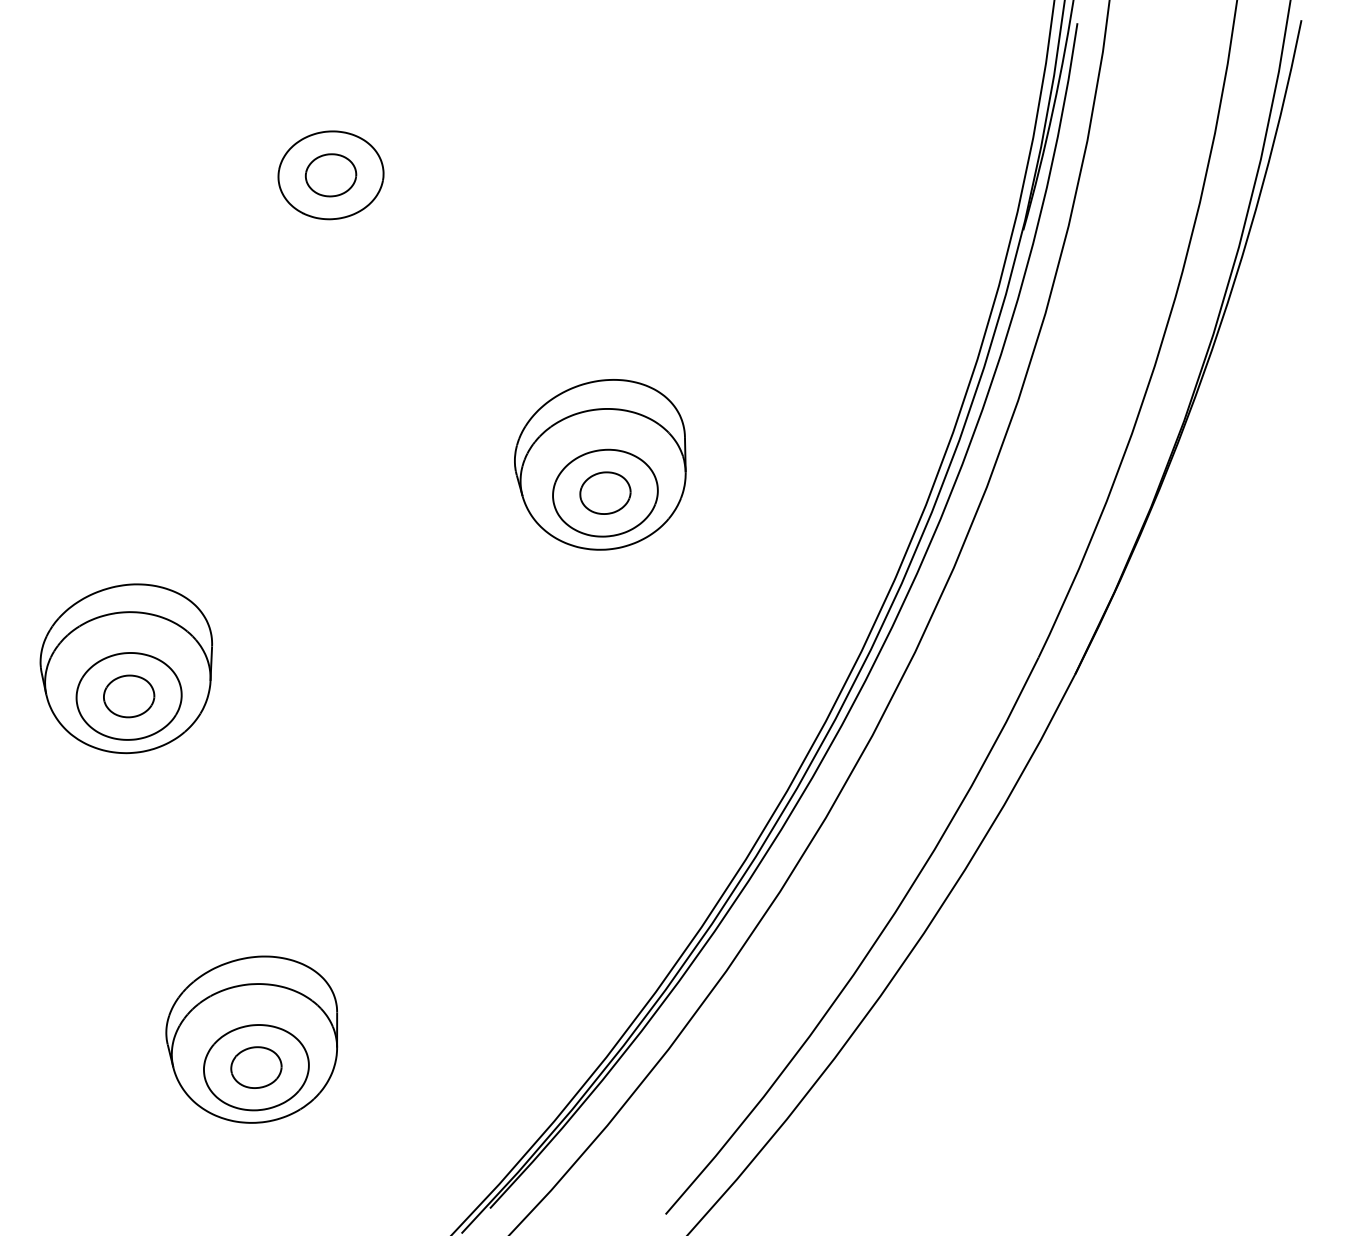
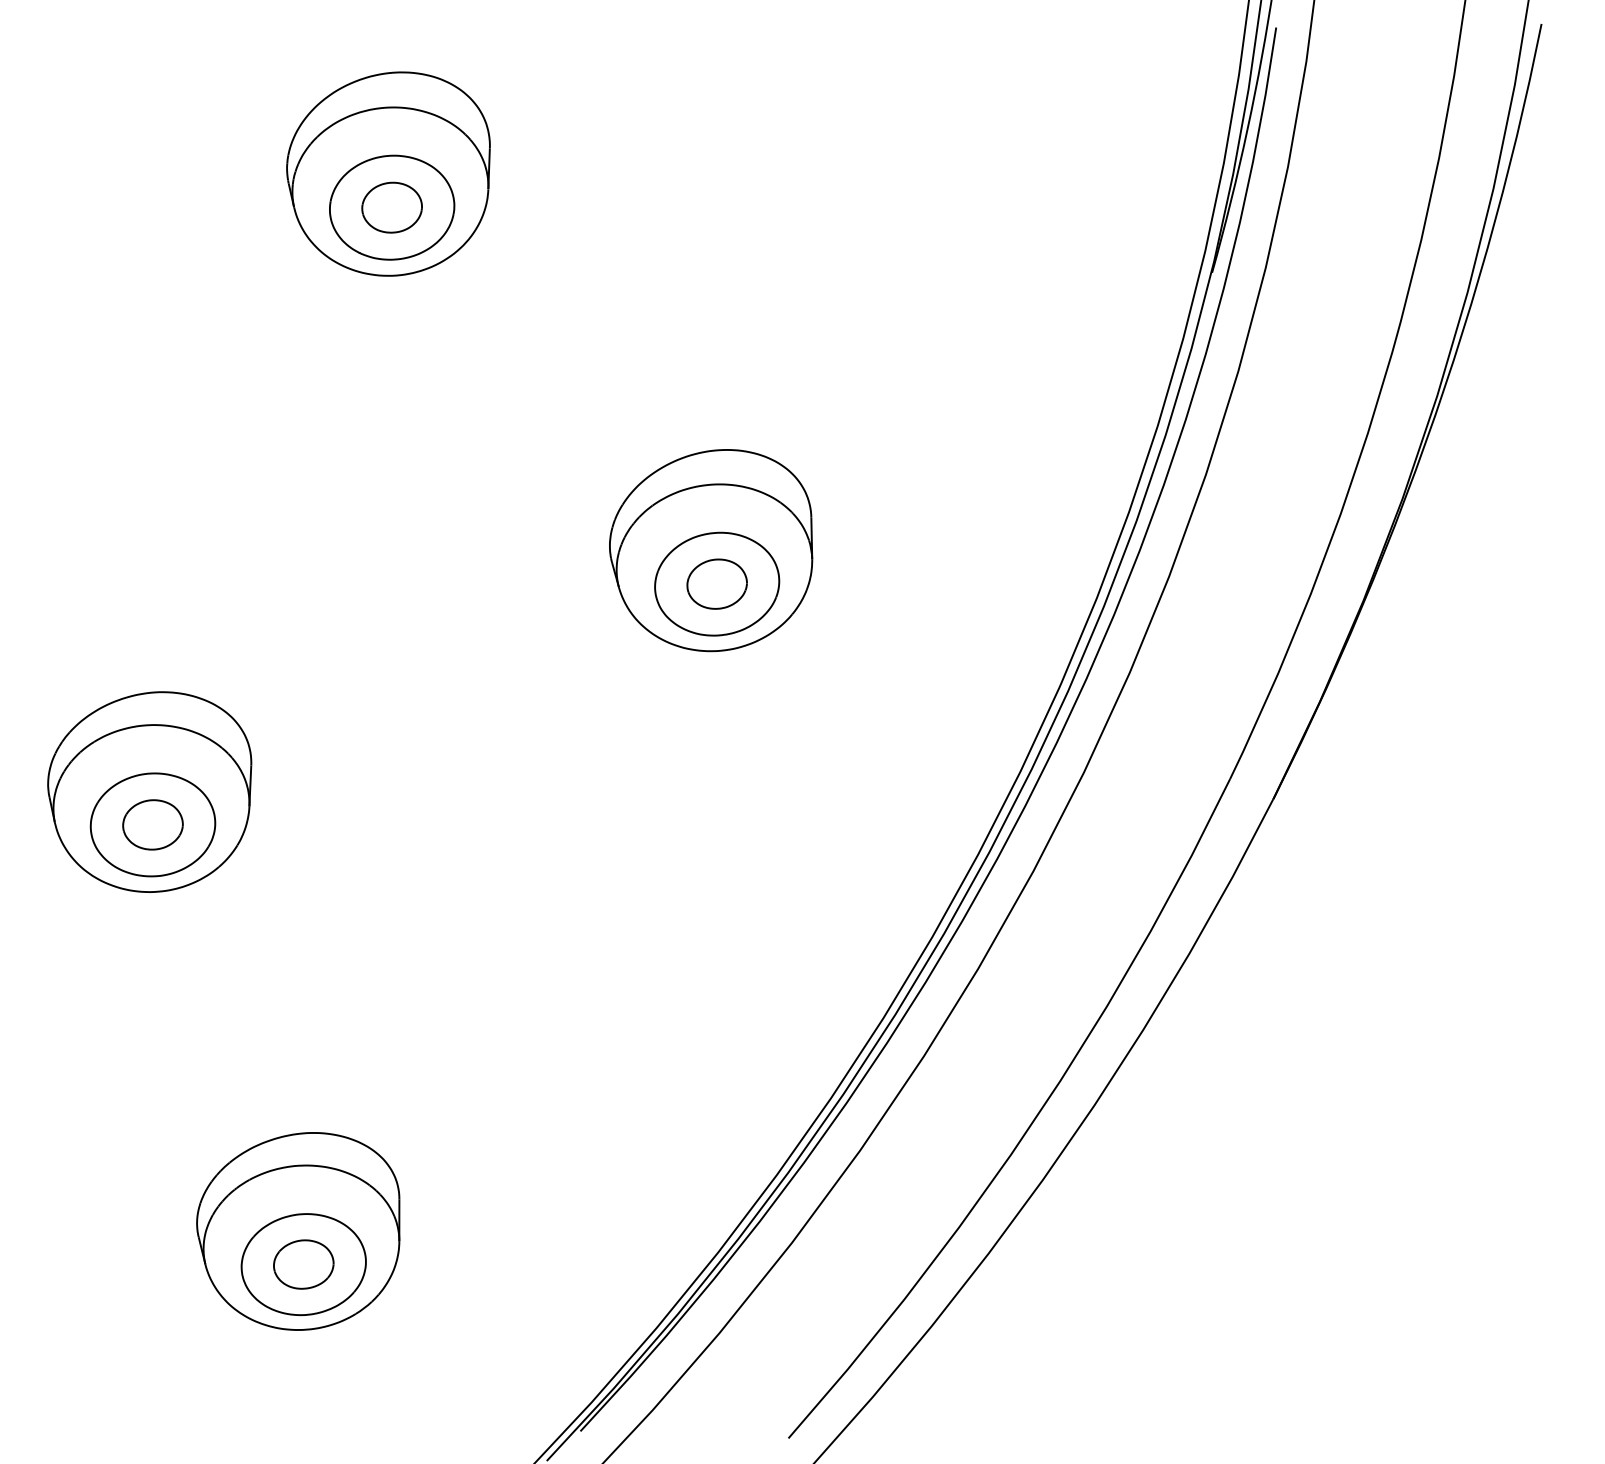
part: (327, 146) -> (388, 173), added

